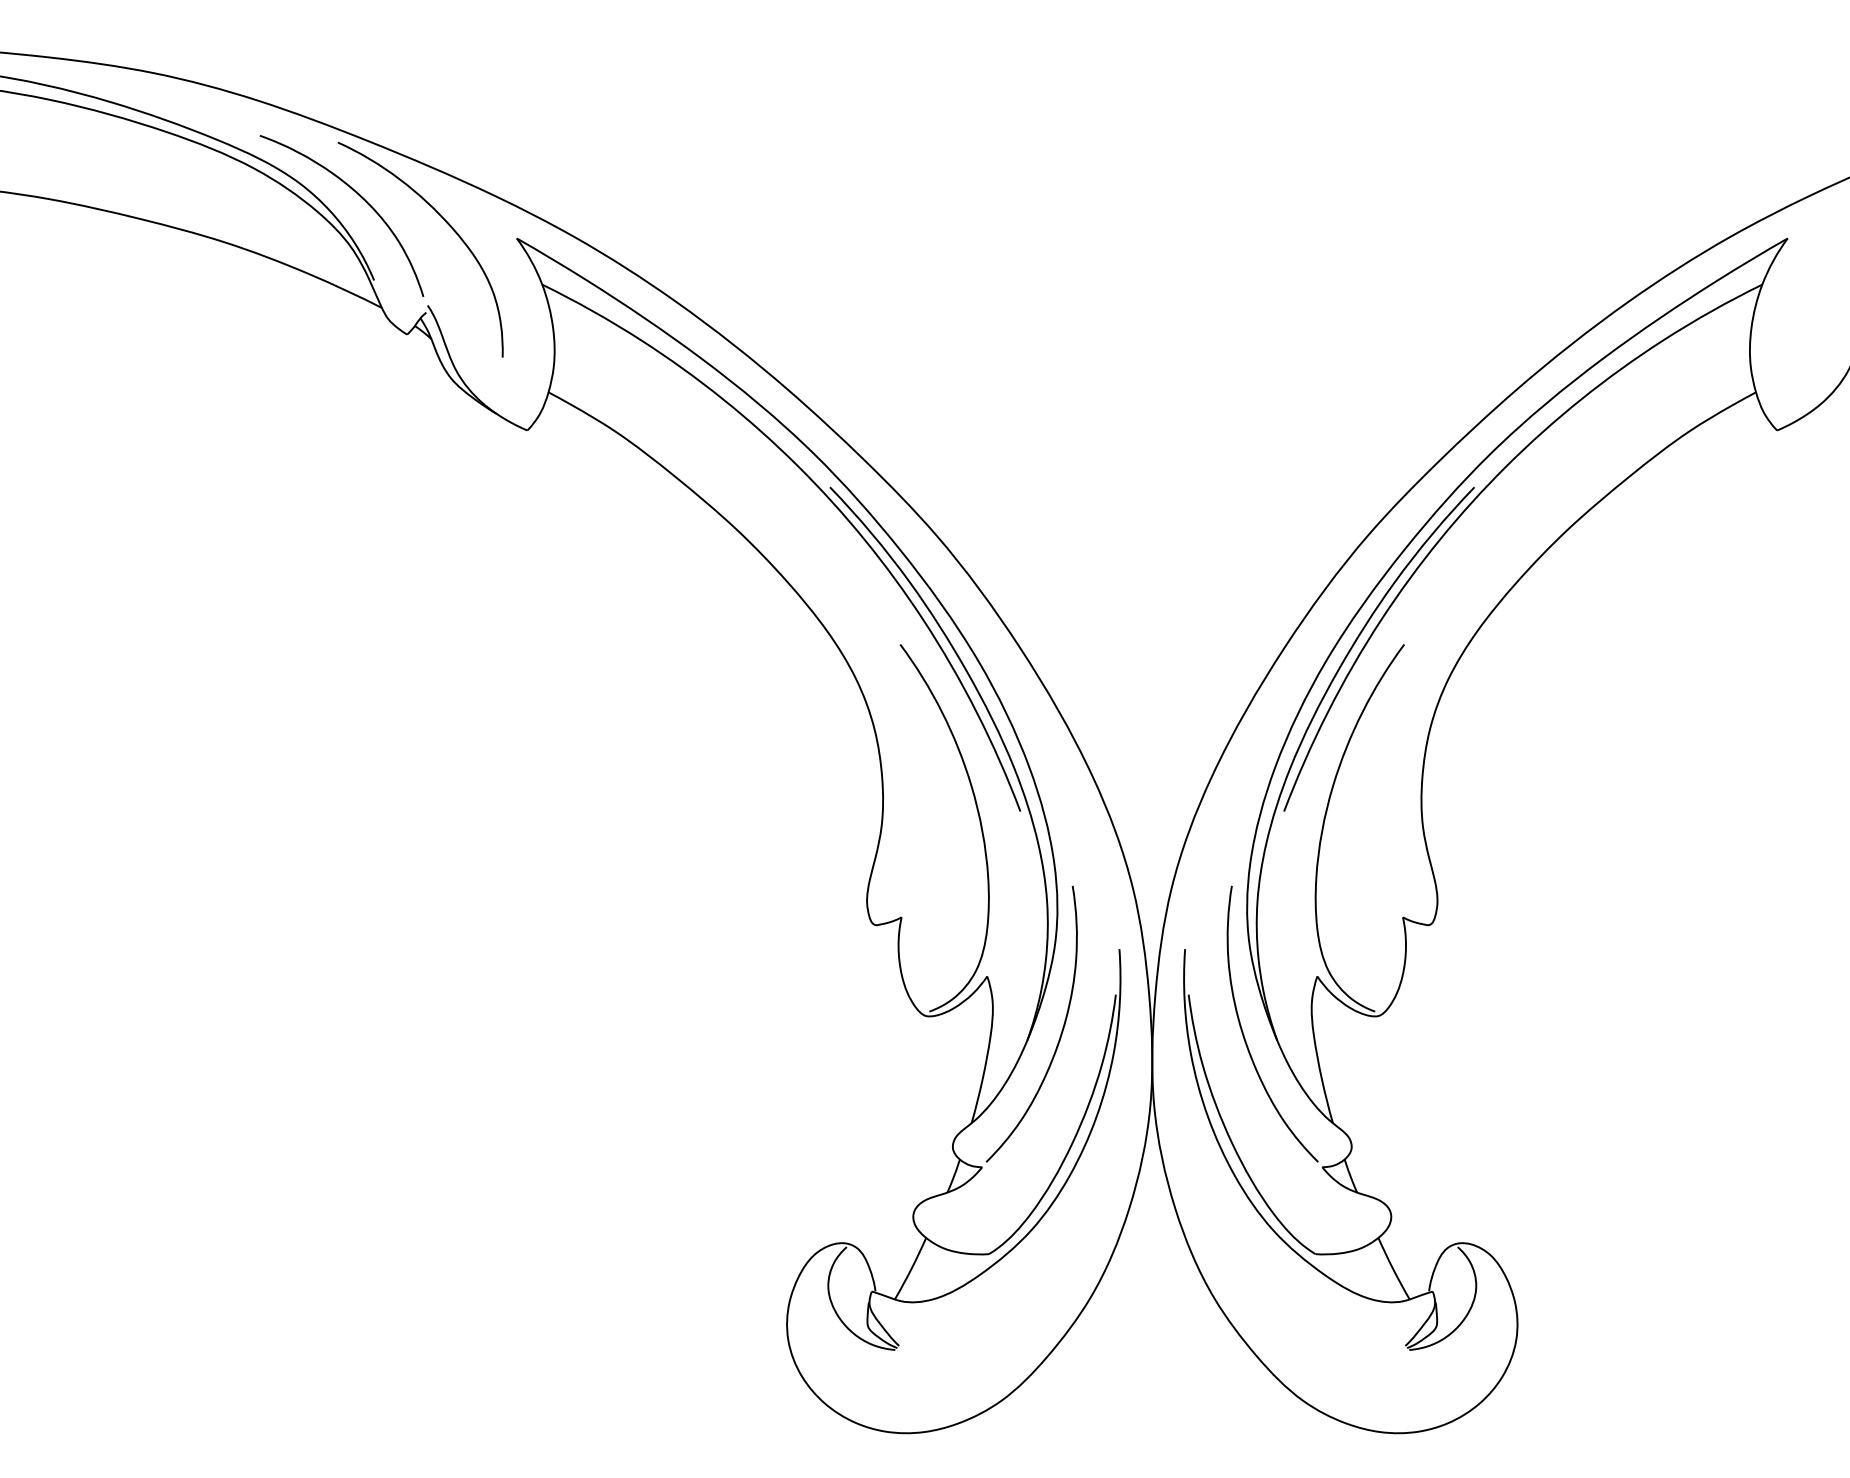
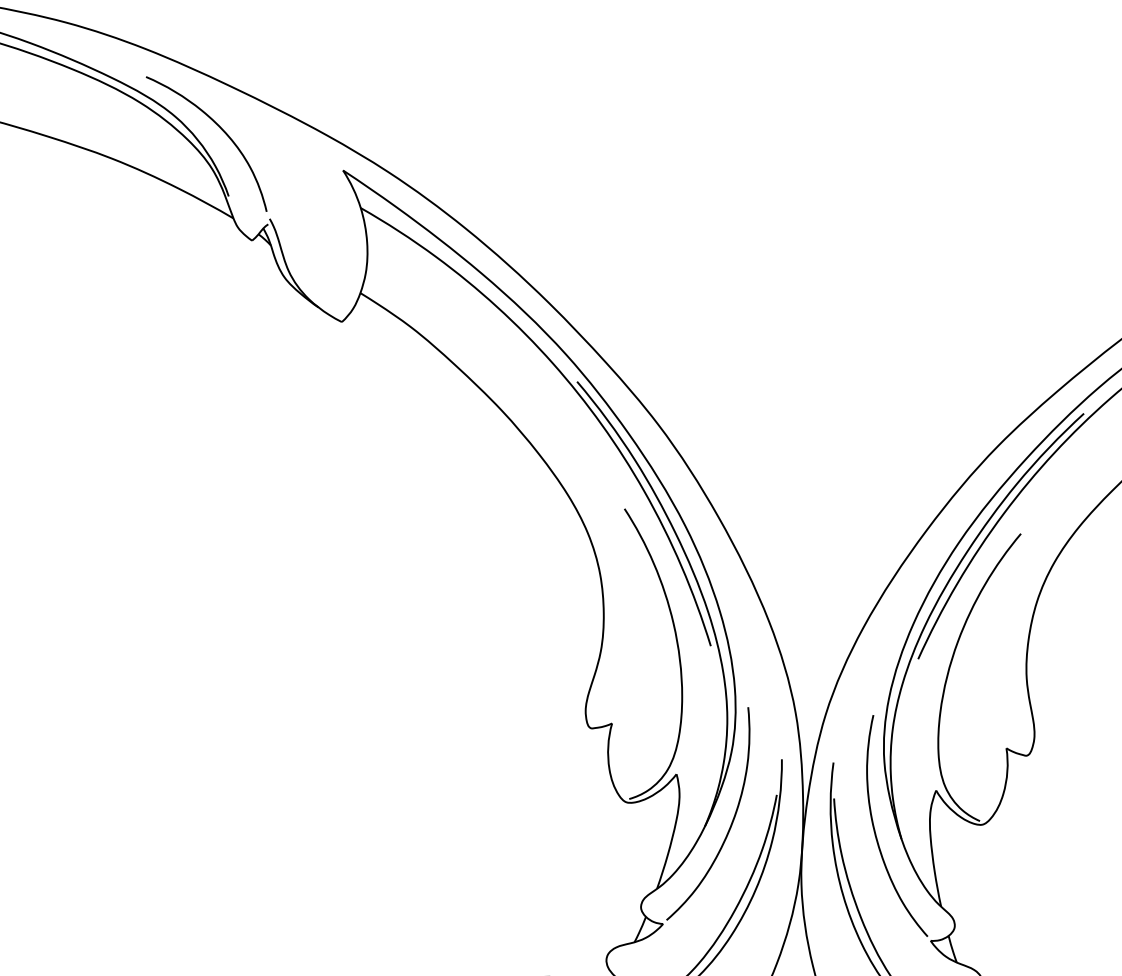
curve: (446, 223) -> (288, 155), removed

